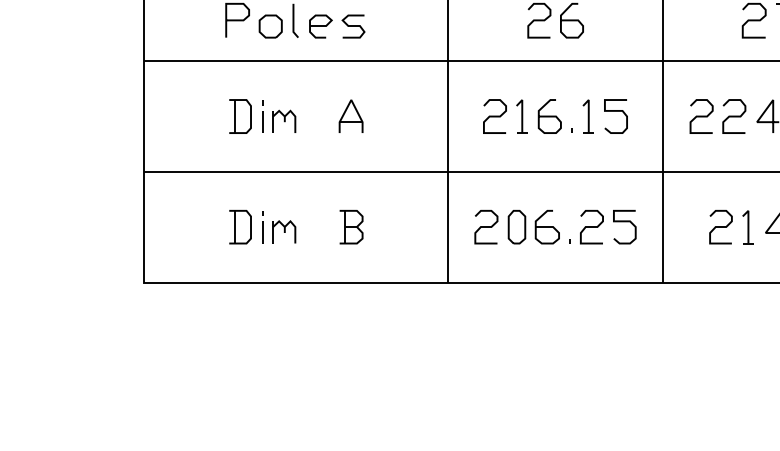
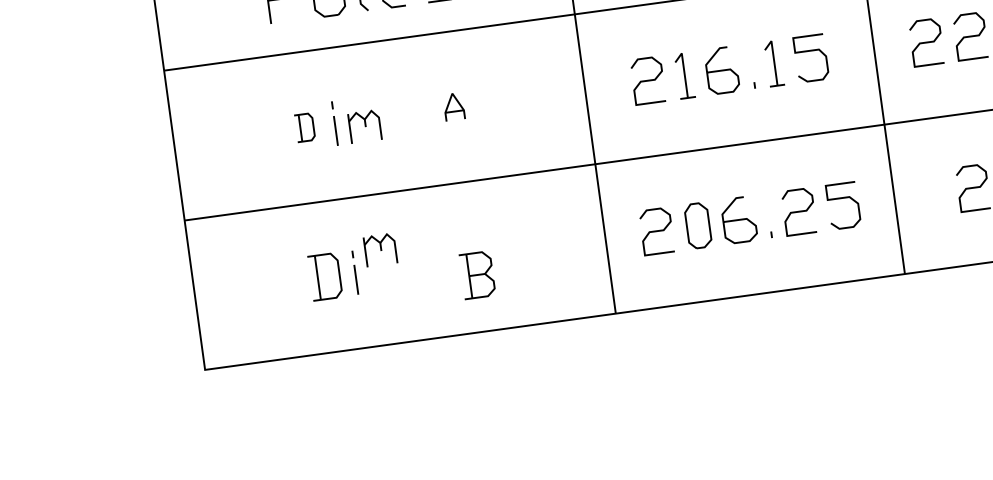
part: (350, 115) -> (453, 105), size x0.6
part: (240, 116) -> (305, 127), size x0.6
part: (351, 227) -> (477, 275), moved
part: (284, 231) -> (380, 249), moved

